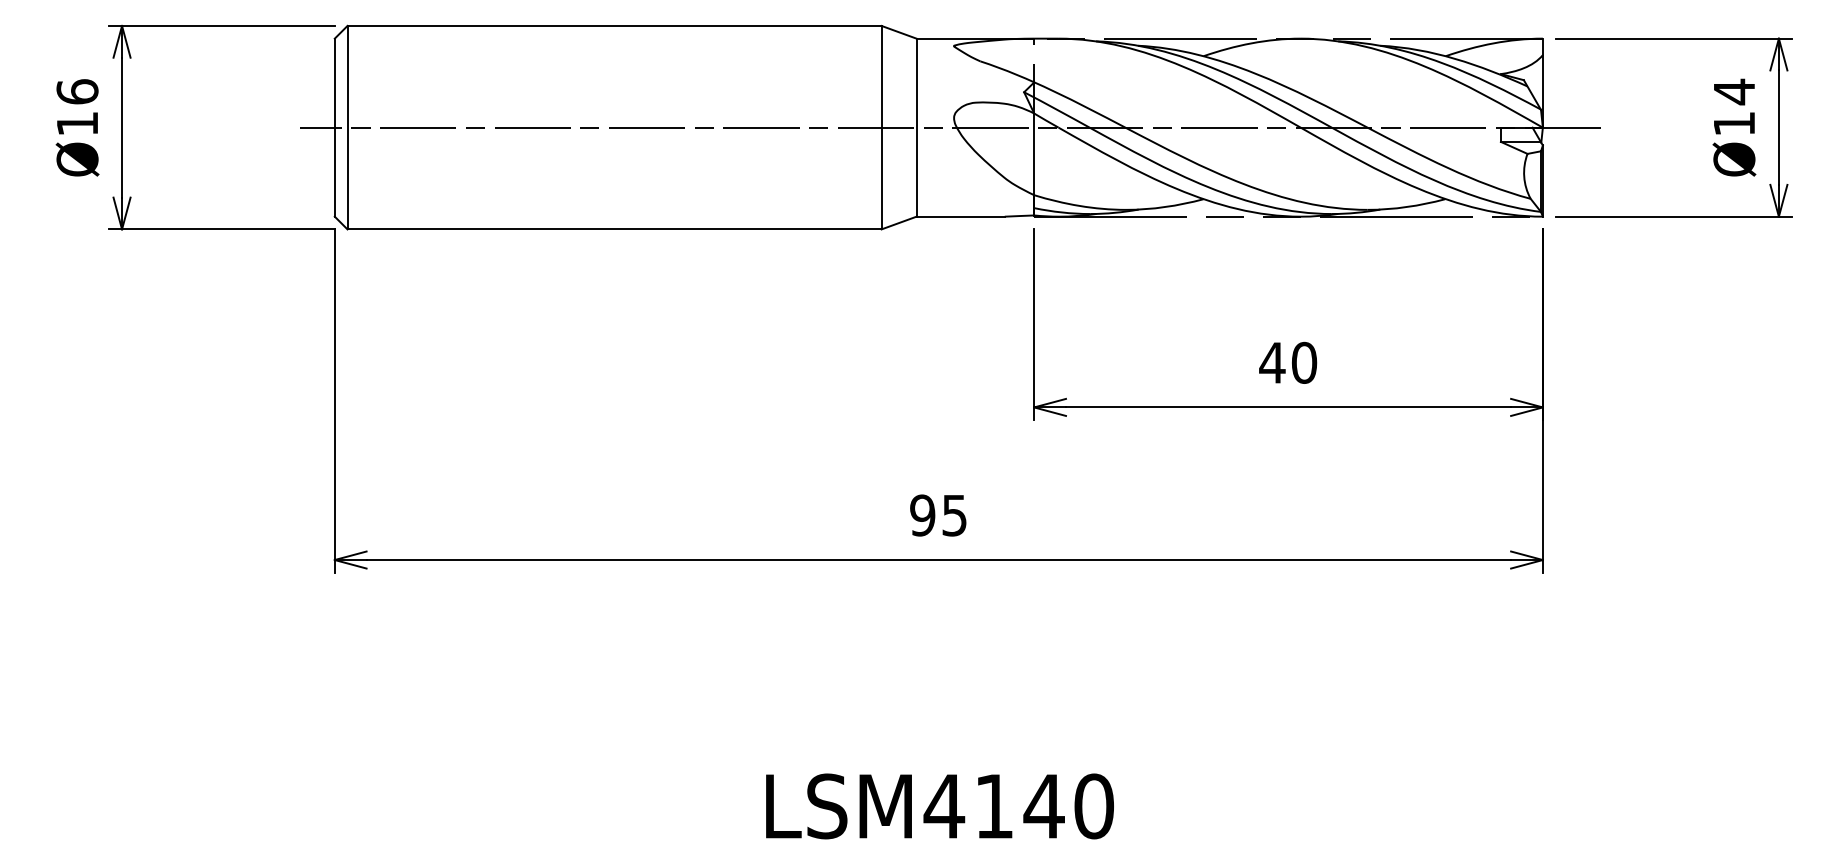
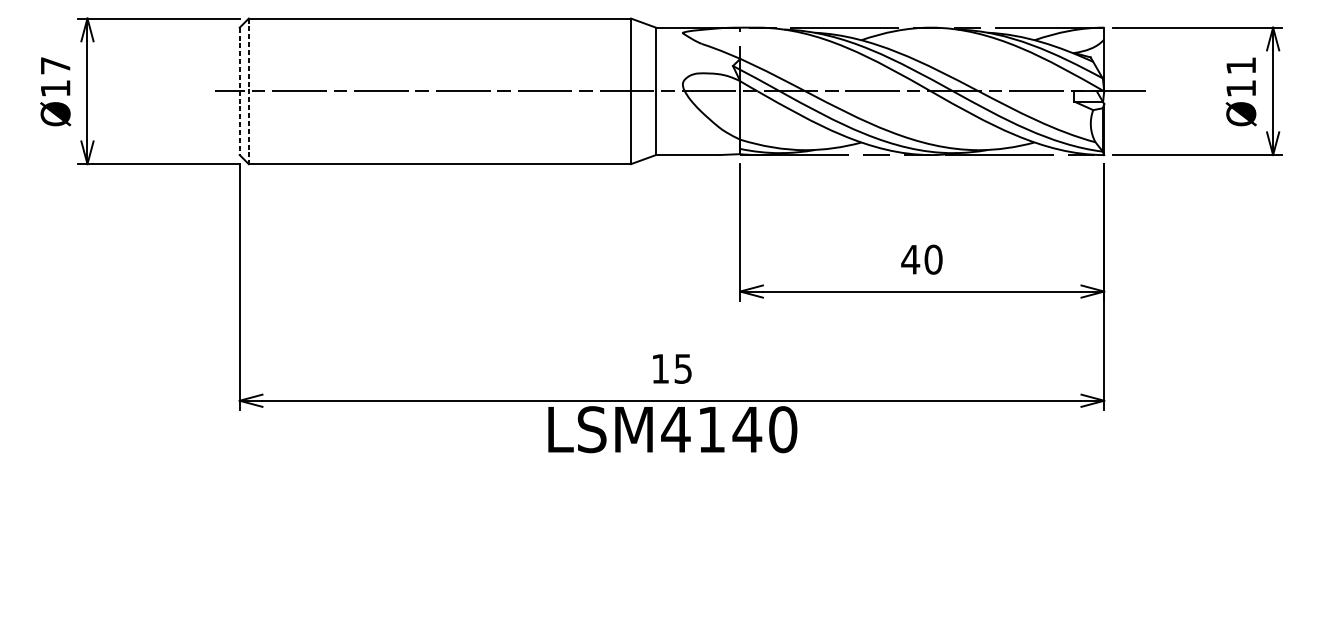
text: (77, 91) -> (55, 65), Ø16 -> Ø17
text: (1734, 91) -> (1241, 65), Ø14 -> Ø11
line: (347, 127) -> (248, 91), solid -> dashed
line: (334, 128) -> (239, 91), solid -> dashed
text: (922, 515) -> (660, 368), 95 -> 15
text: (939, 806) -> (672, 429), moved

